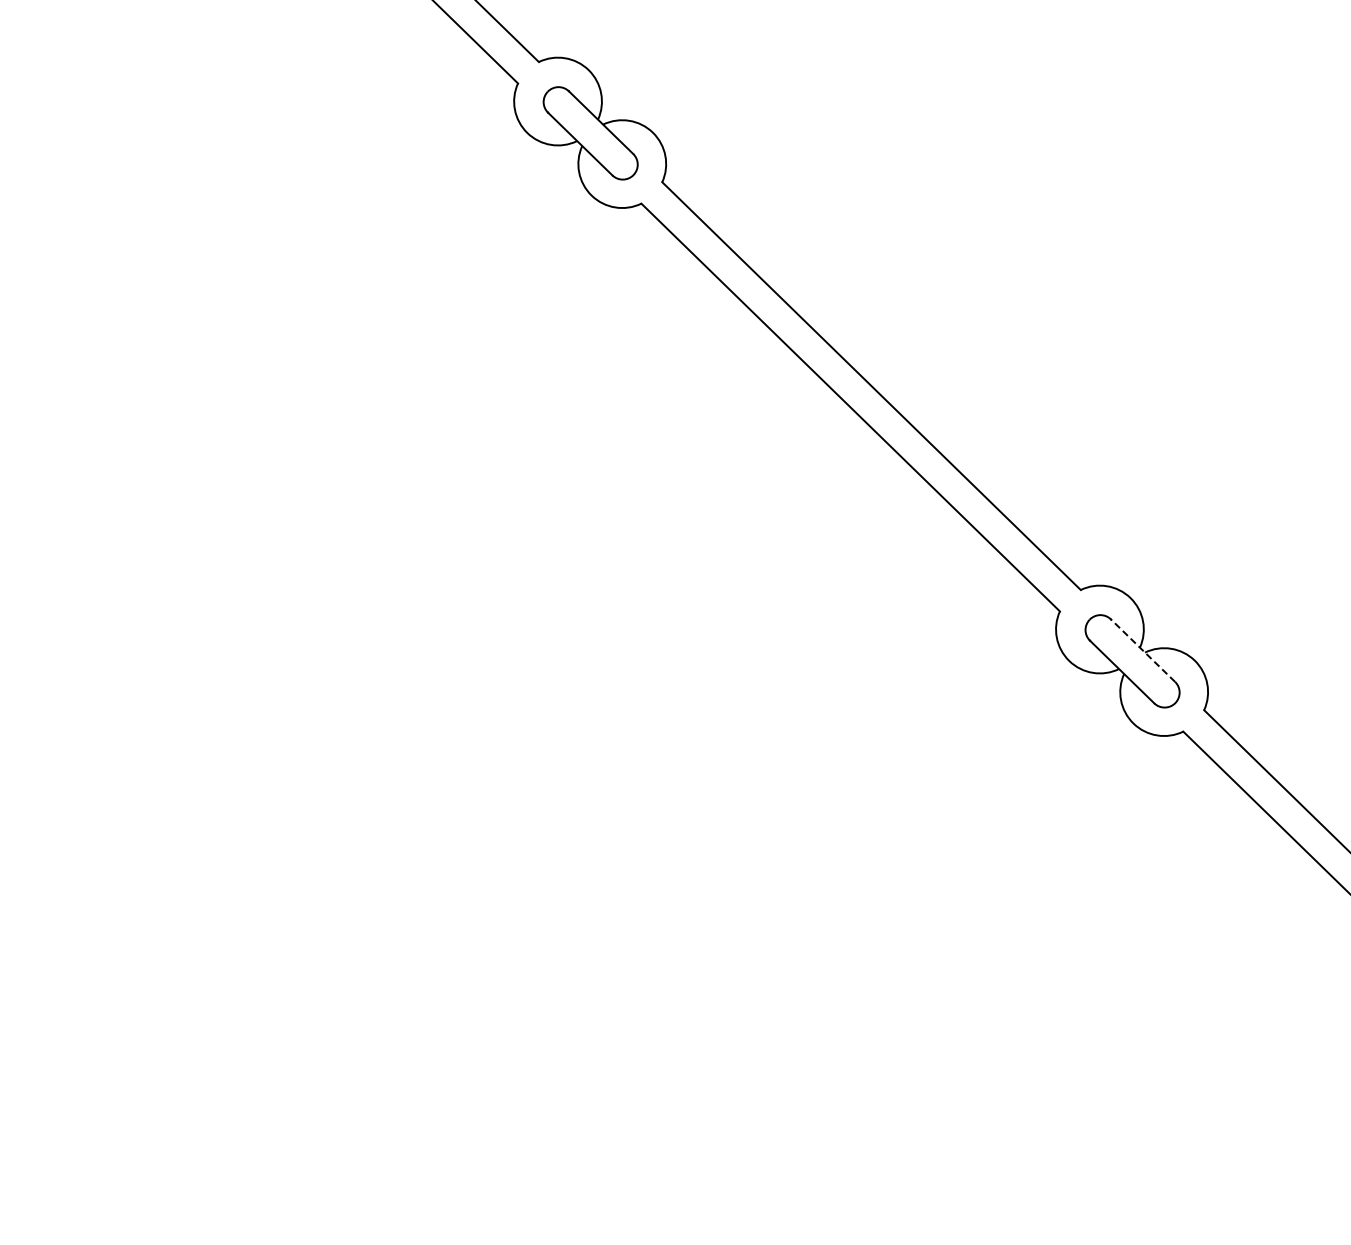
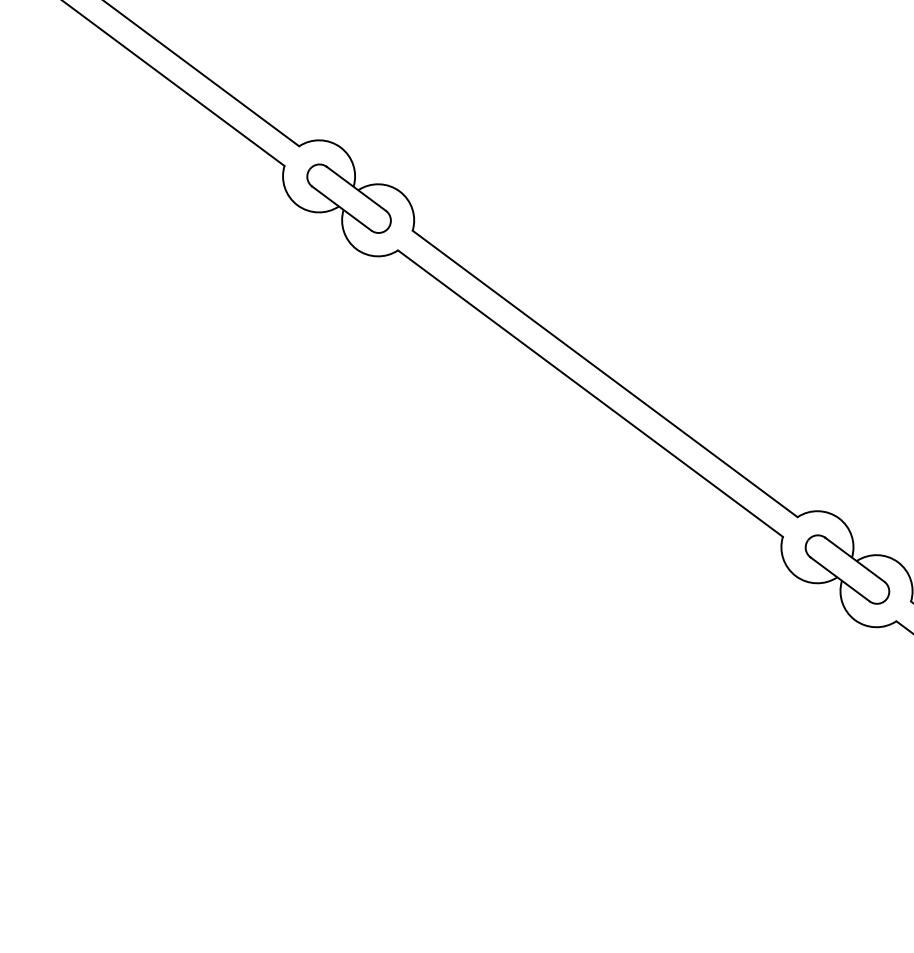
line: (1143, 650) -> (855, 559), dashed -> solid

